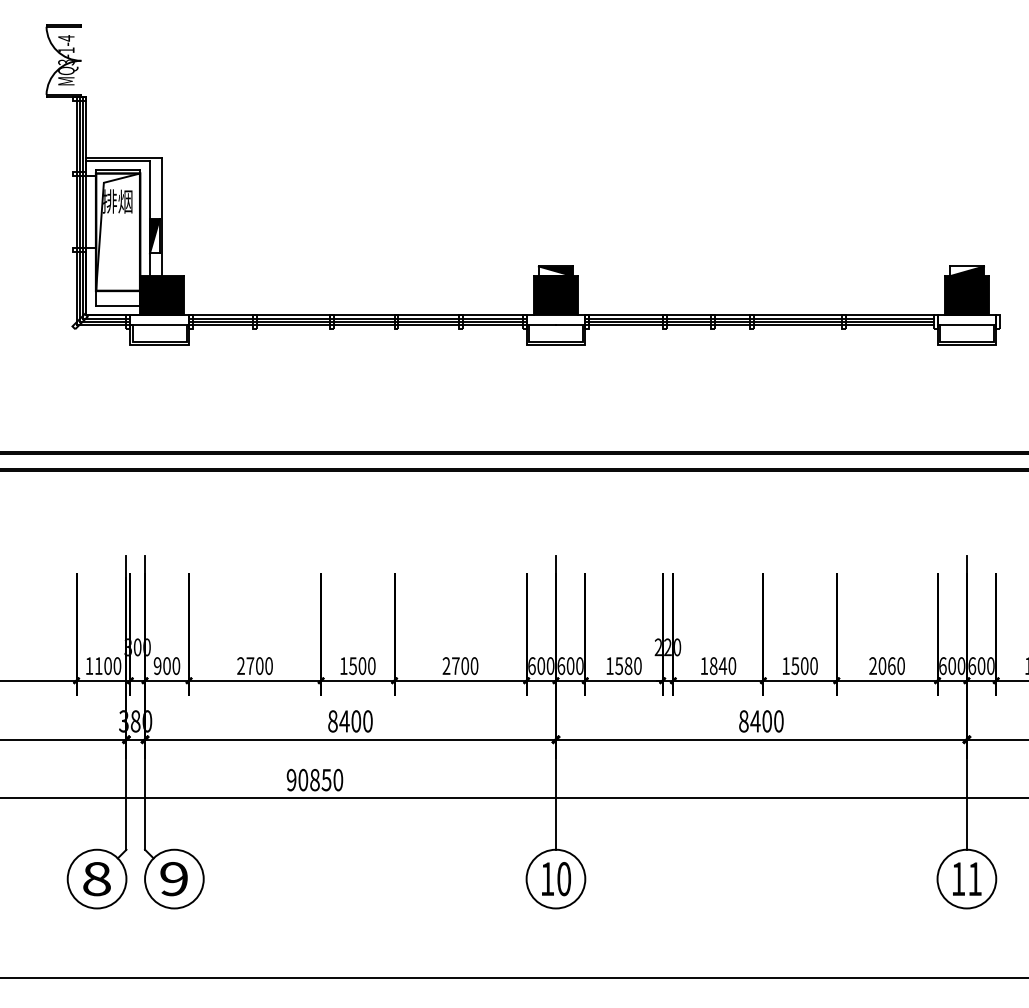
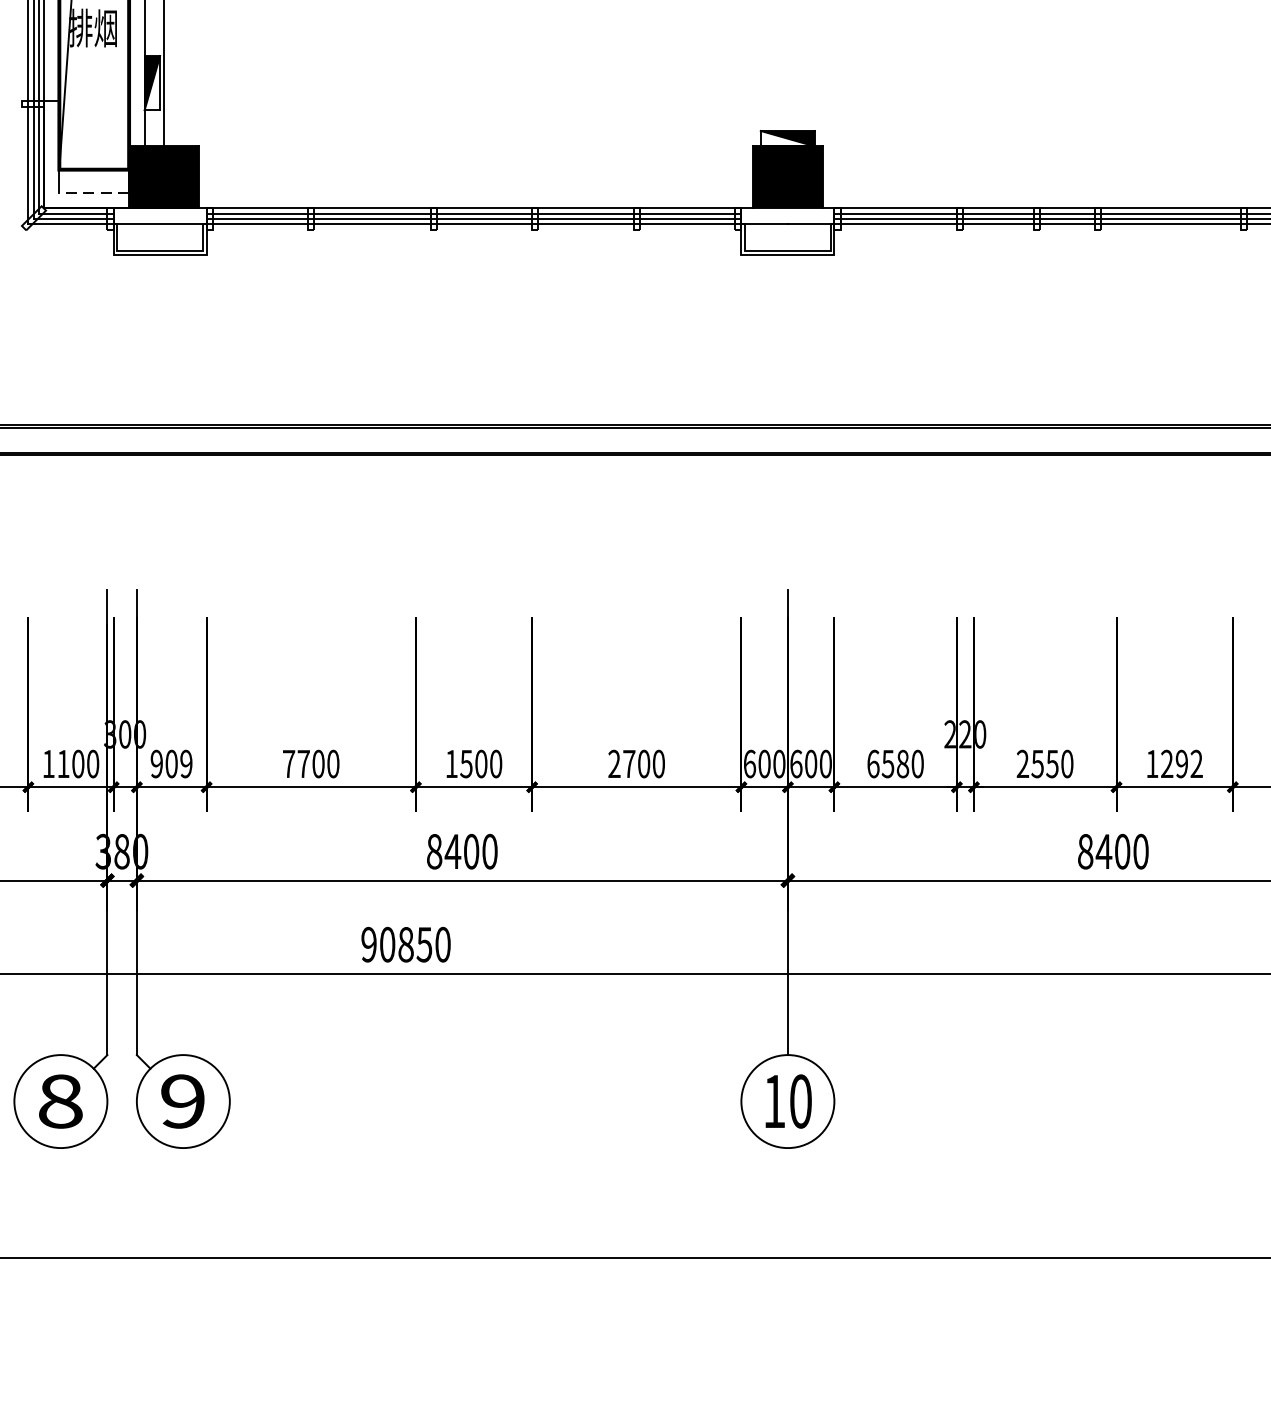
line: (117, 305) -> (93, 192), solid -> dashed
text: (176, 665) -> (186, 763), 900 -> 909
text: (240, 665) -> (288, 763), 2700 -> 7700
text: (609, 666) -> (872, 764), 1580 -> 6580
text: (713, 666) -> (1037, 764), 1840 -> 2550
text: (804, 666) -> (1181, 764), 1500 -> 1292

